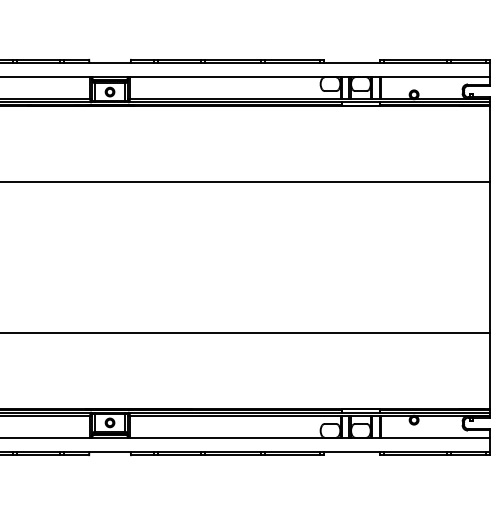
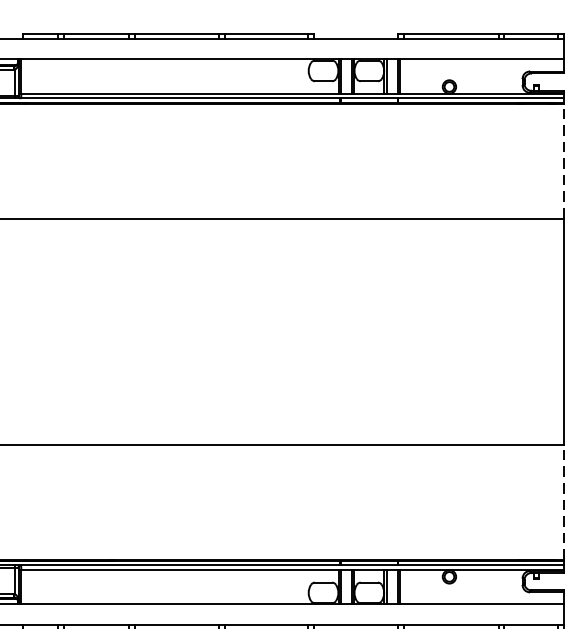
line: (490, 143) -> (564, 160), solid -> dashed
line: (490, 370) -> (564, 502), solid -> dashed

